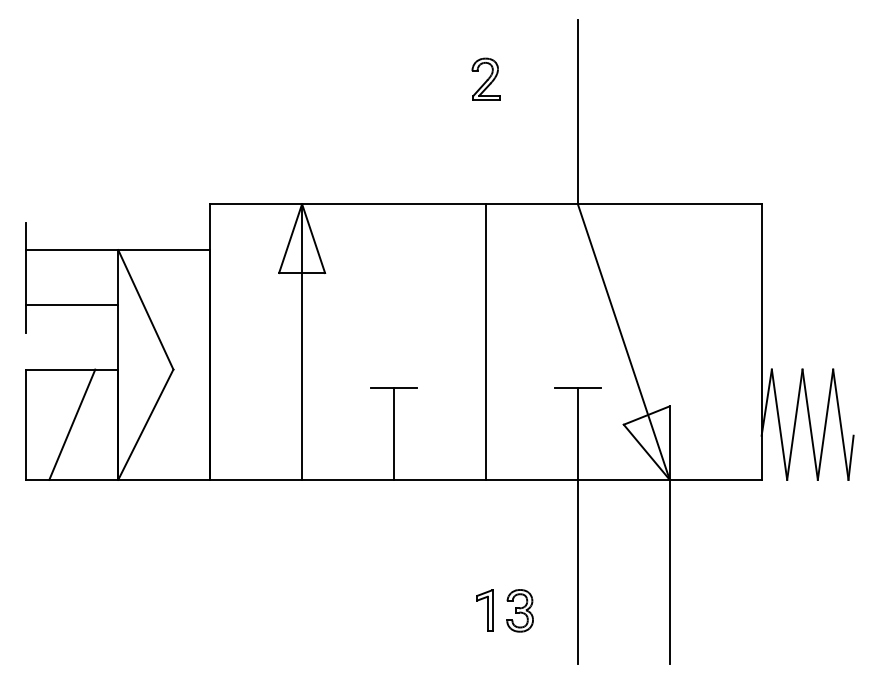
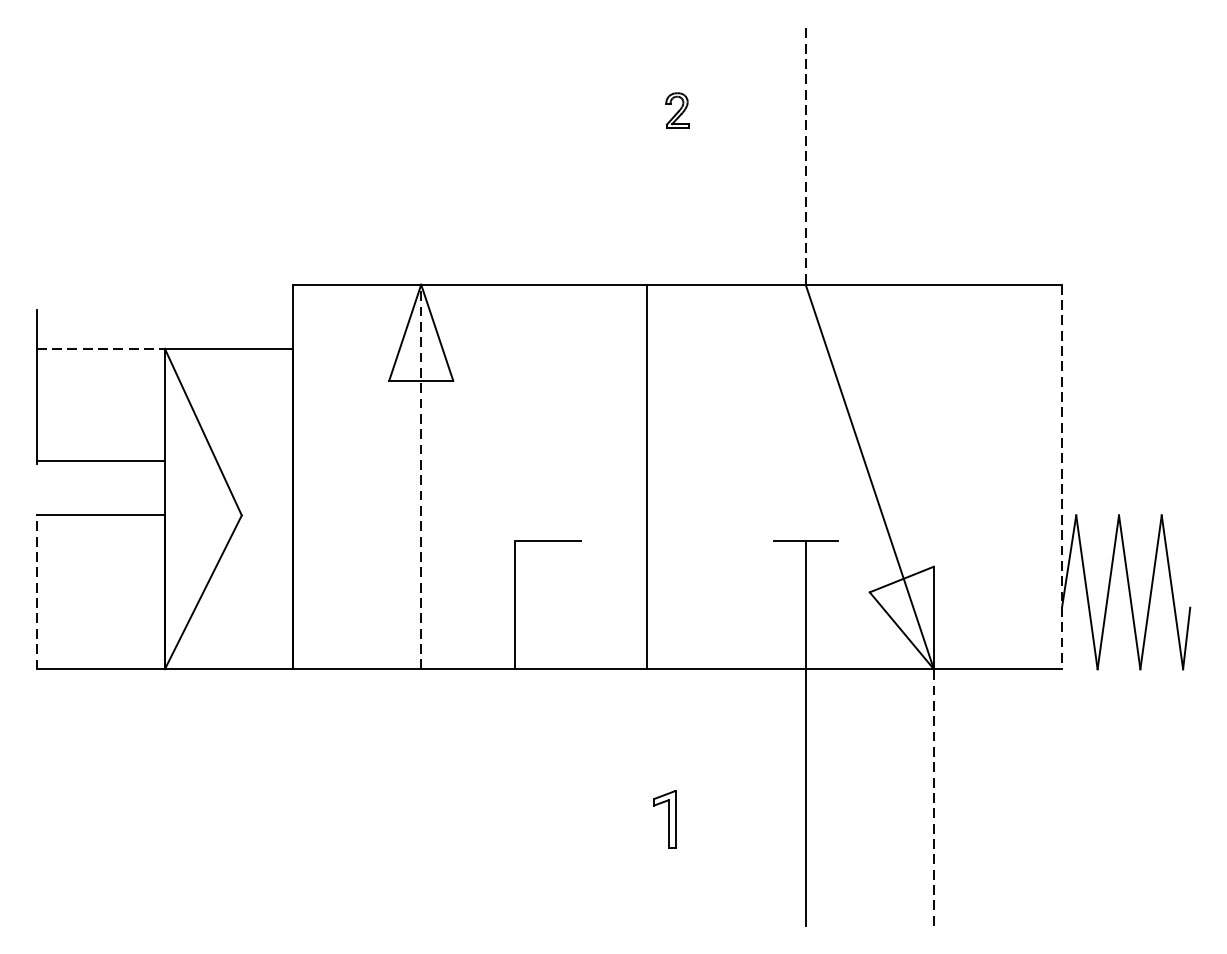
part: (485, 78) -> (676, 109), size x0.6
line: (577, 112) -> (805, 156), solid -> dashed
line: (72, 250) -> (101, 349), solid -> dashed
line: (72, 305) -> (101, 460), moved
line: (302, 341) -> (421, 476), solid -> dashed
line: (485, 341) -> (646, 476), moved
line: (761, 341) -> (1061, 476), solid -> dashed
line: (26, 424) -> (36, 592), solid -> dashed
line: (72, 424) -> (101, 592), removed
line: (394, 433) -> (515, 604), moved
line: (669, 571) -> (933, 797), solid -> dashed
part: (484, 610) -> (664, 819), moved
part: (519, 610) -> (724, 851), removed

